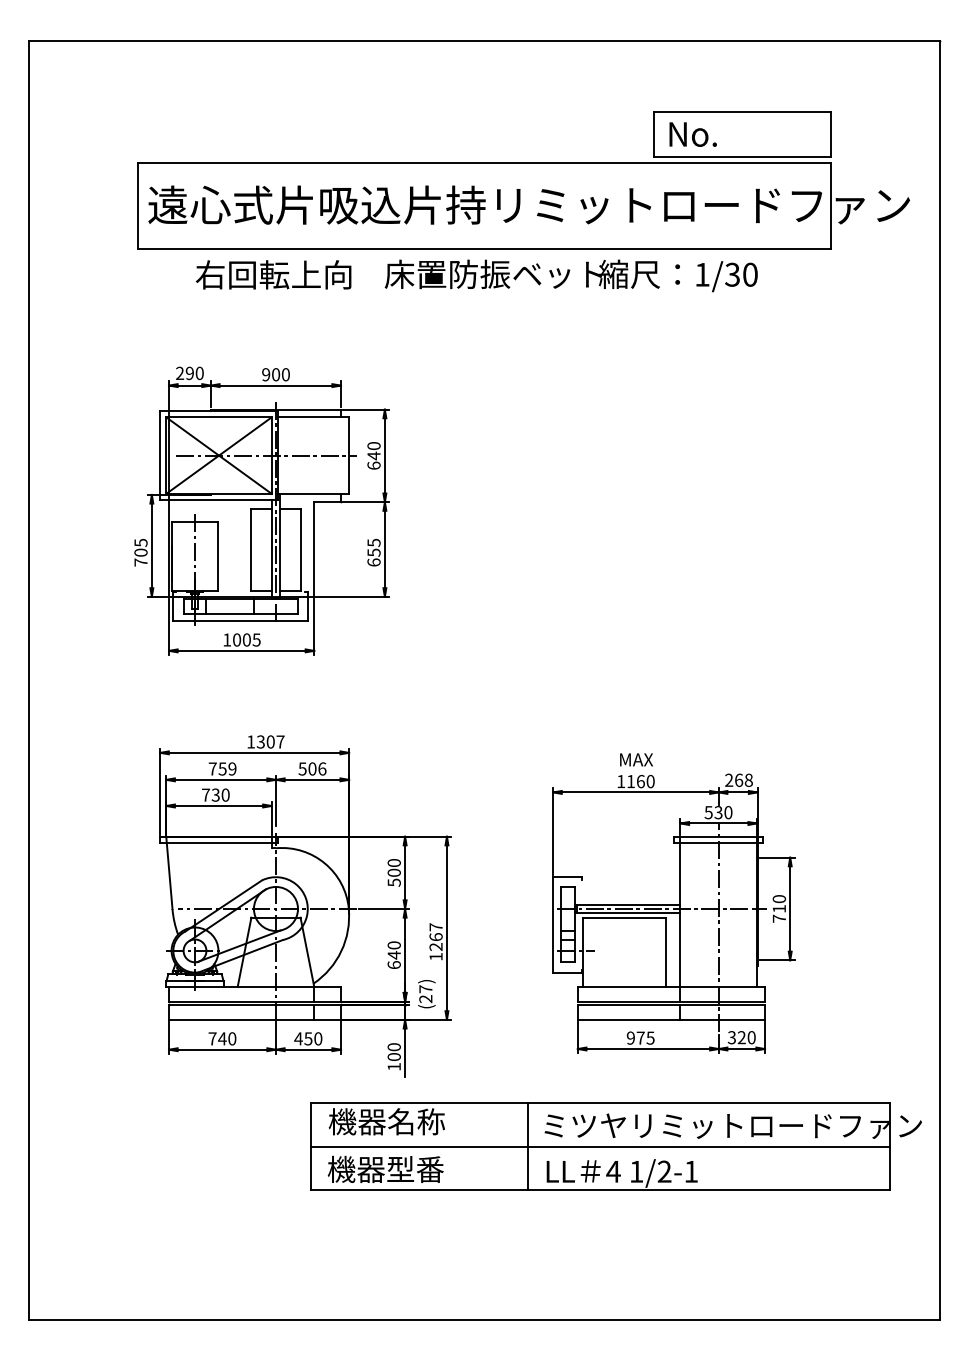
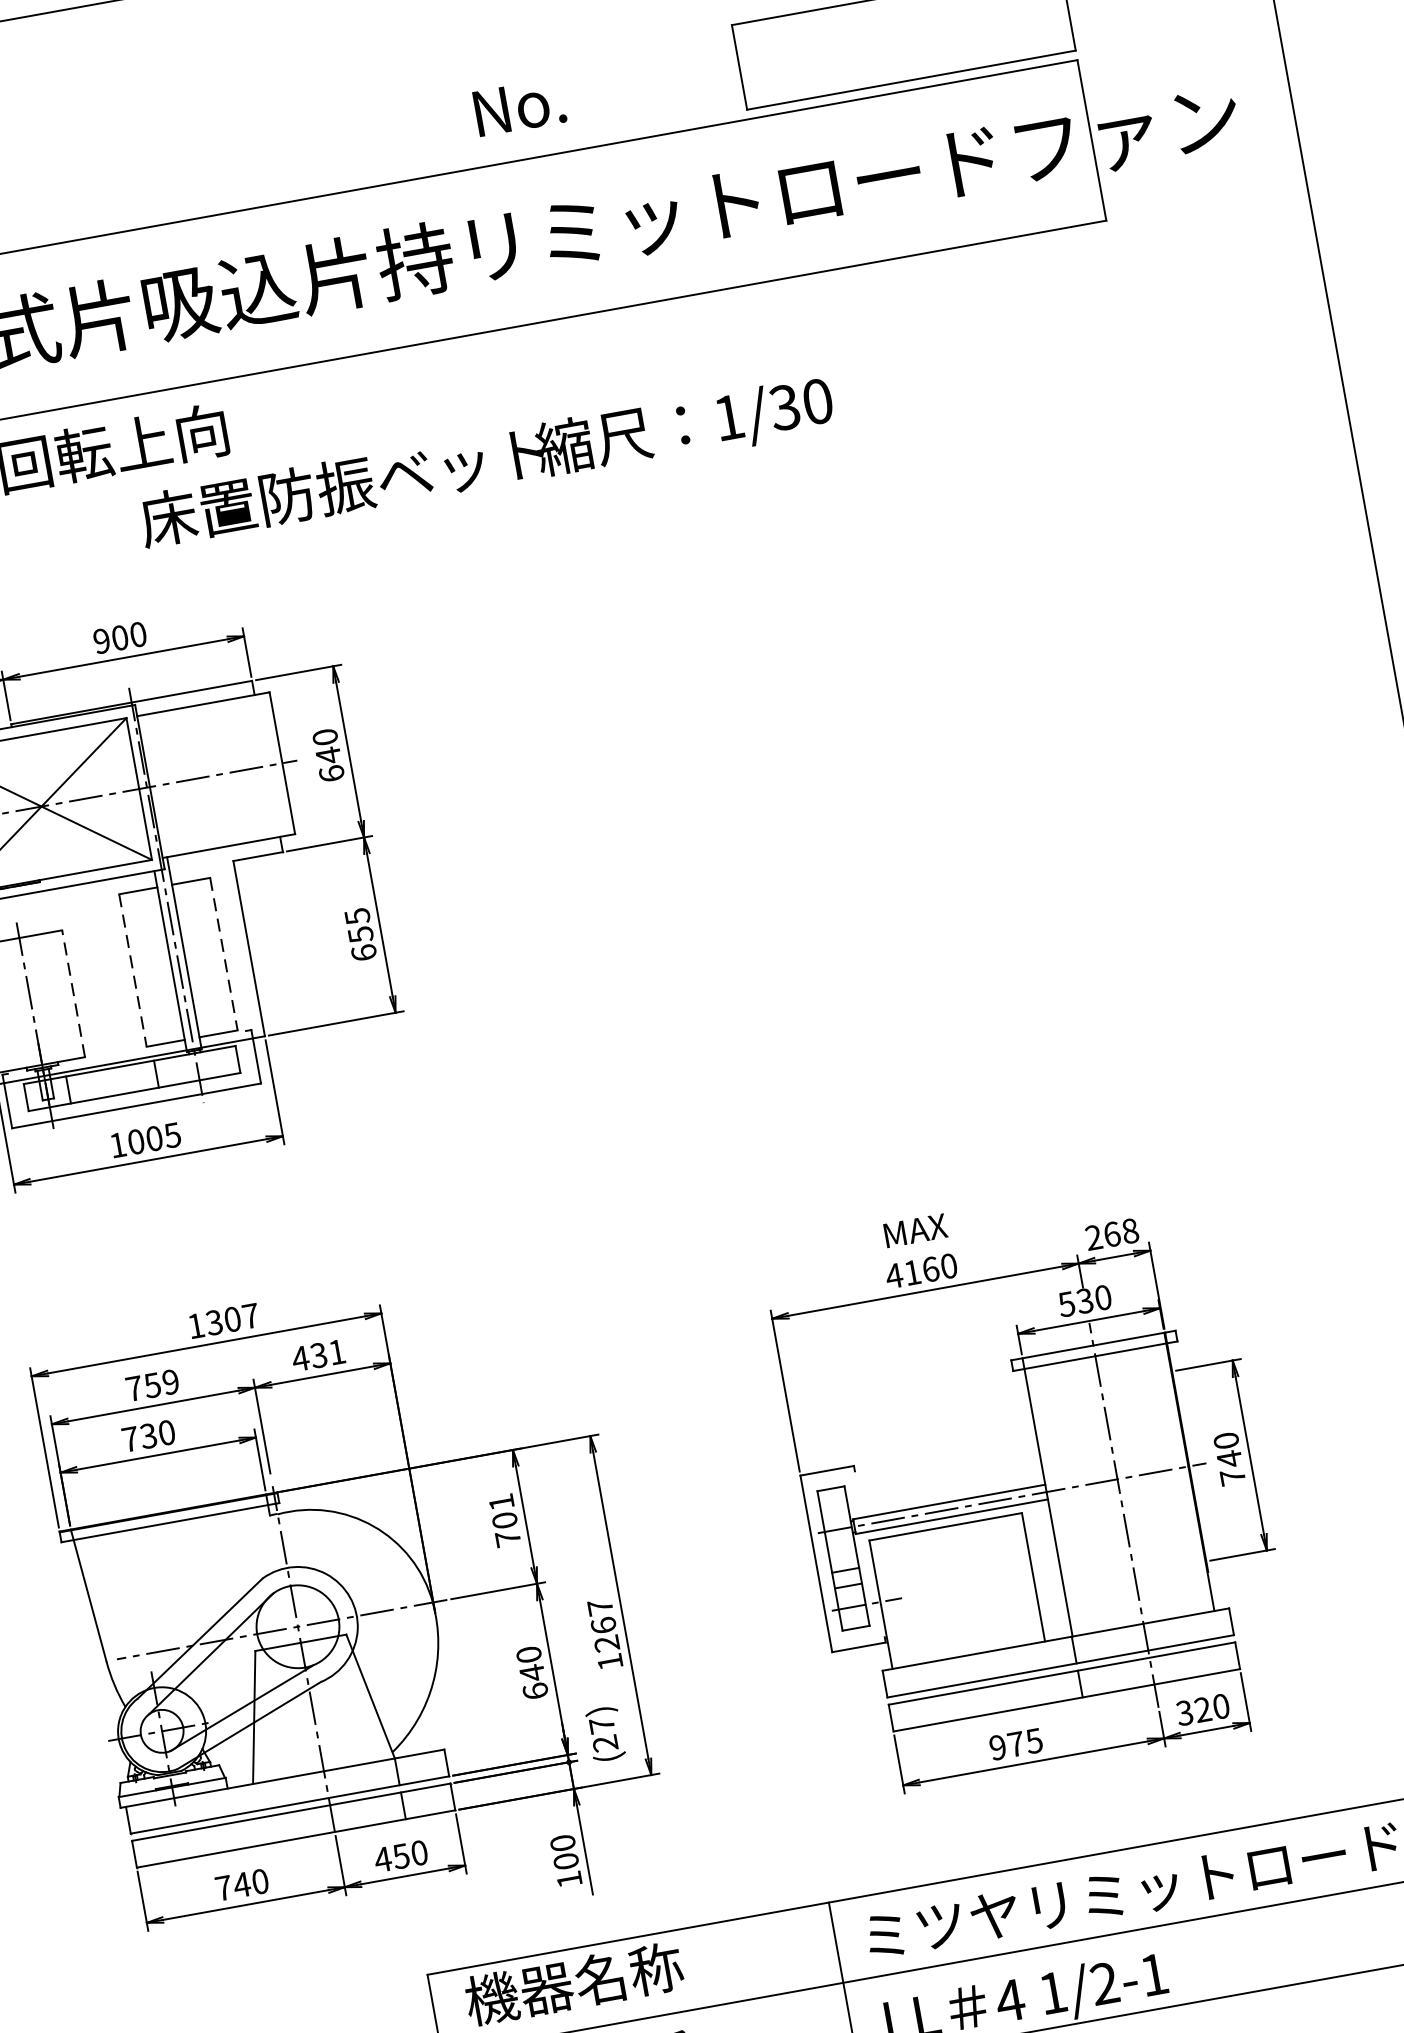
text: (692, 134) -> (518, 107), moved
text: (570, 275) -> (485, 462), moved
line: (251, 550) -> (133, 971), solid -> dashed
line: (300, 550) -> (223, 955), solid -> dashed
line: (218, 556) -> (74, 993), solid -> dashed
text: (312, 768) -> (318, 1354), 506 -> 431
text: (620, 781) -> (893, 1276), 1160 -> 4160
text: (393, 872) -> (503, 1520), 500 -> 701
text: (778, 908) -> (1227, 1458), 710 -> 740

